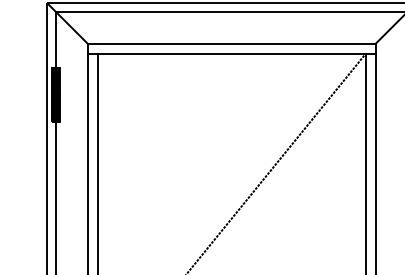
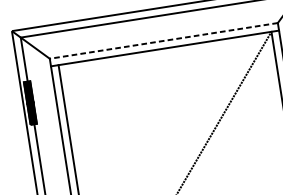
line: (231, 43) -> (163, 40), solid -> dashed

